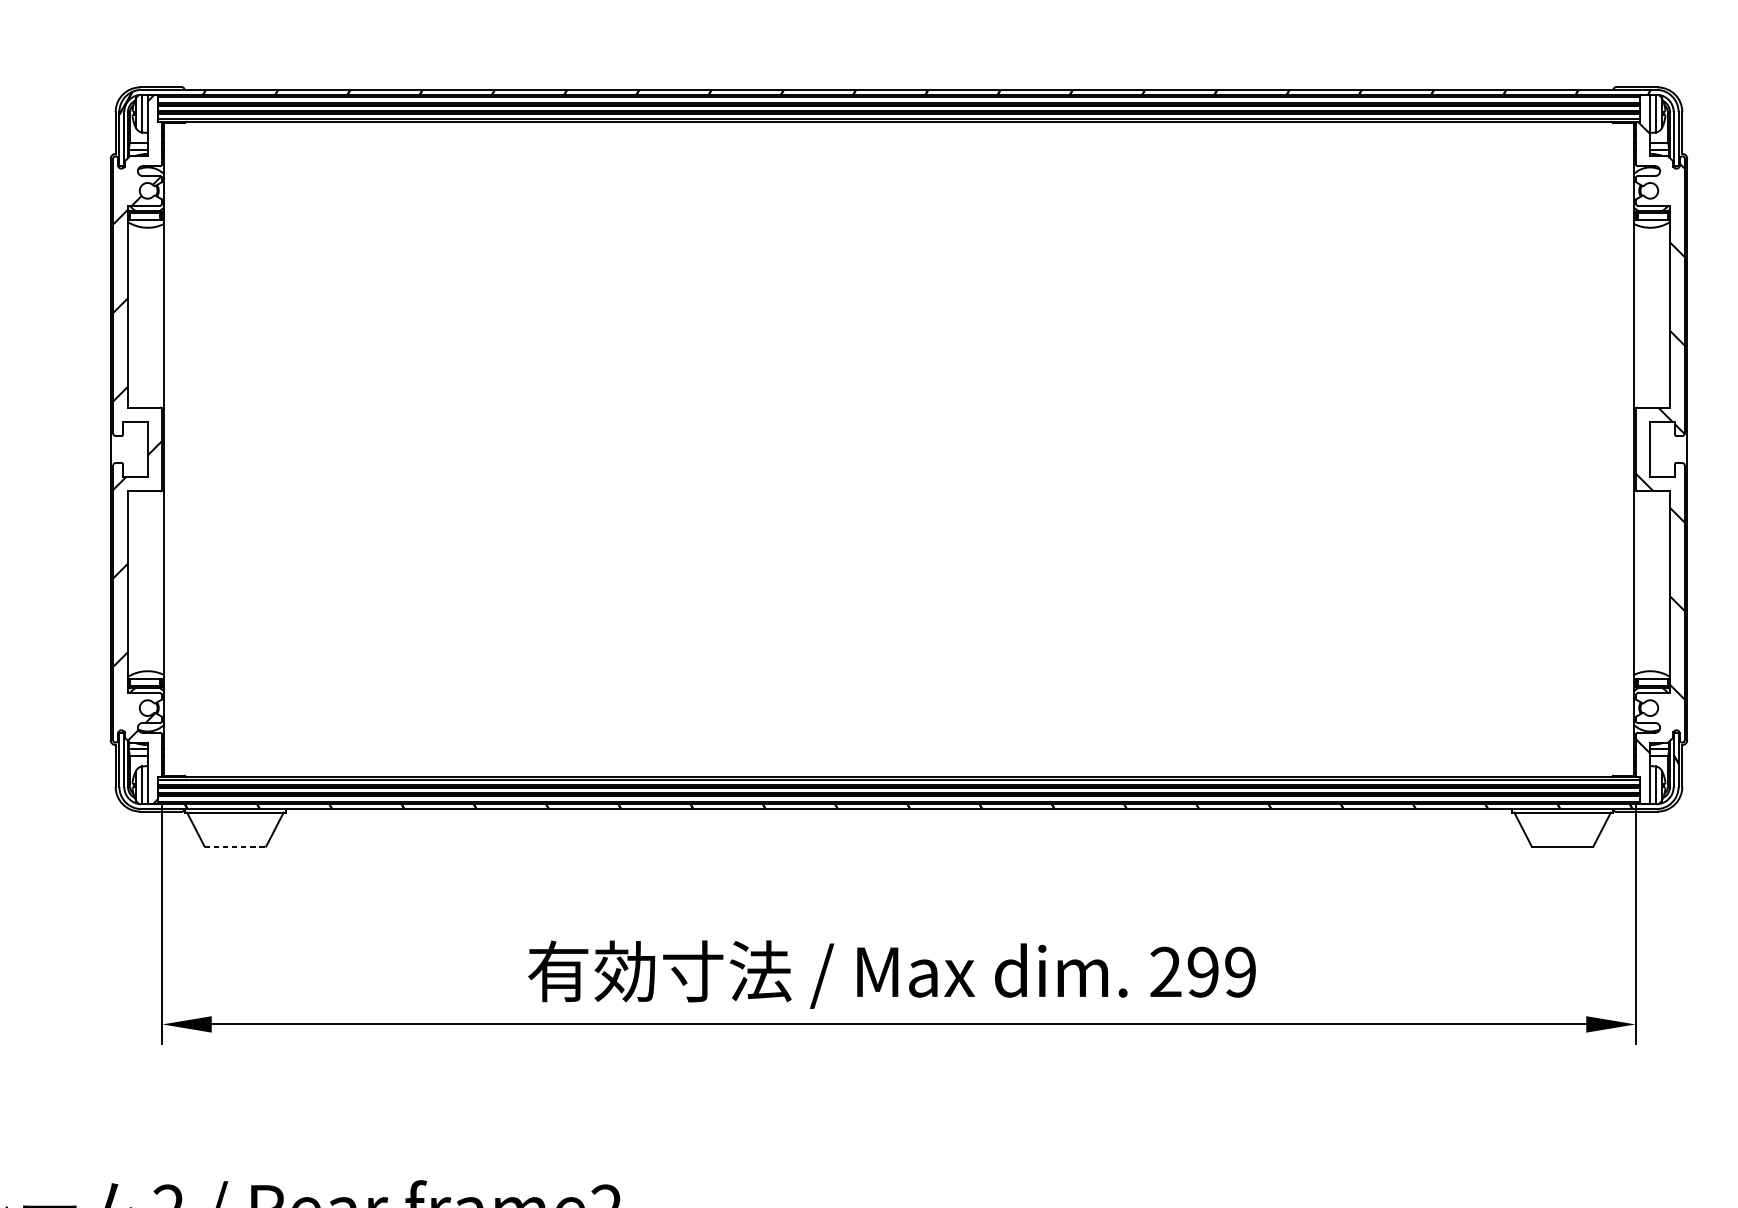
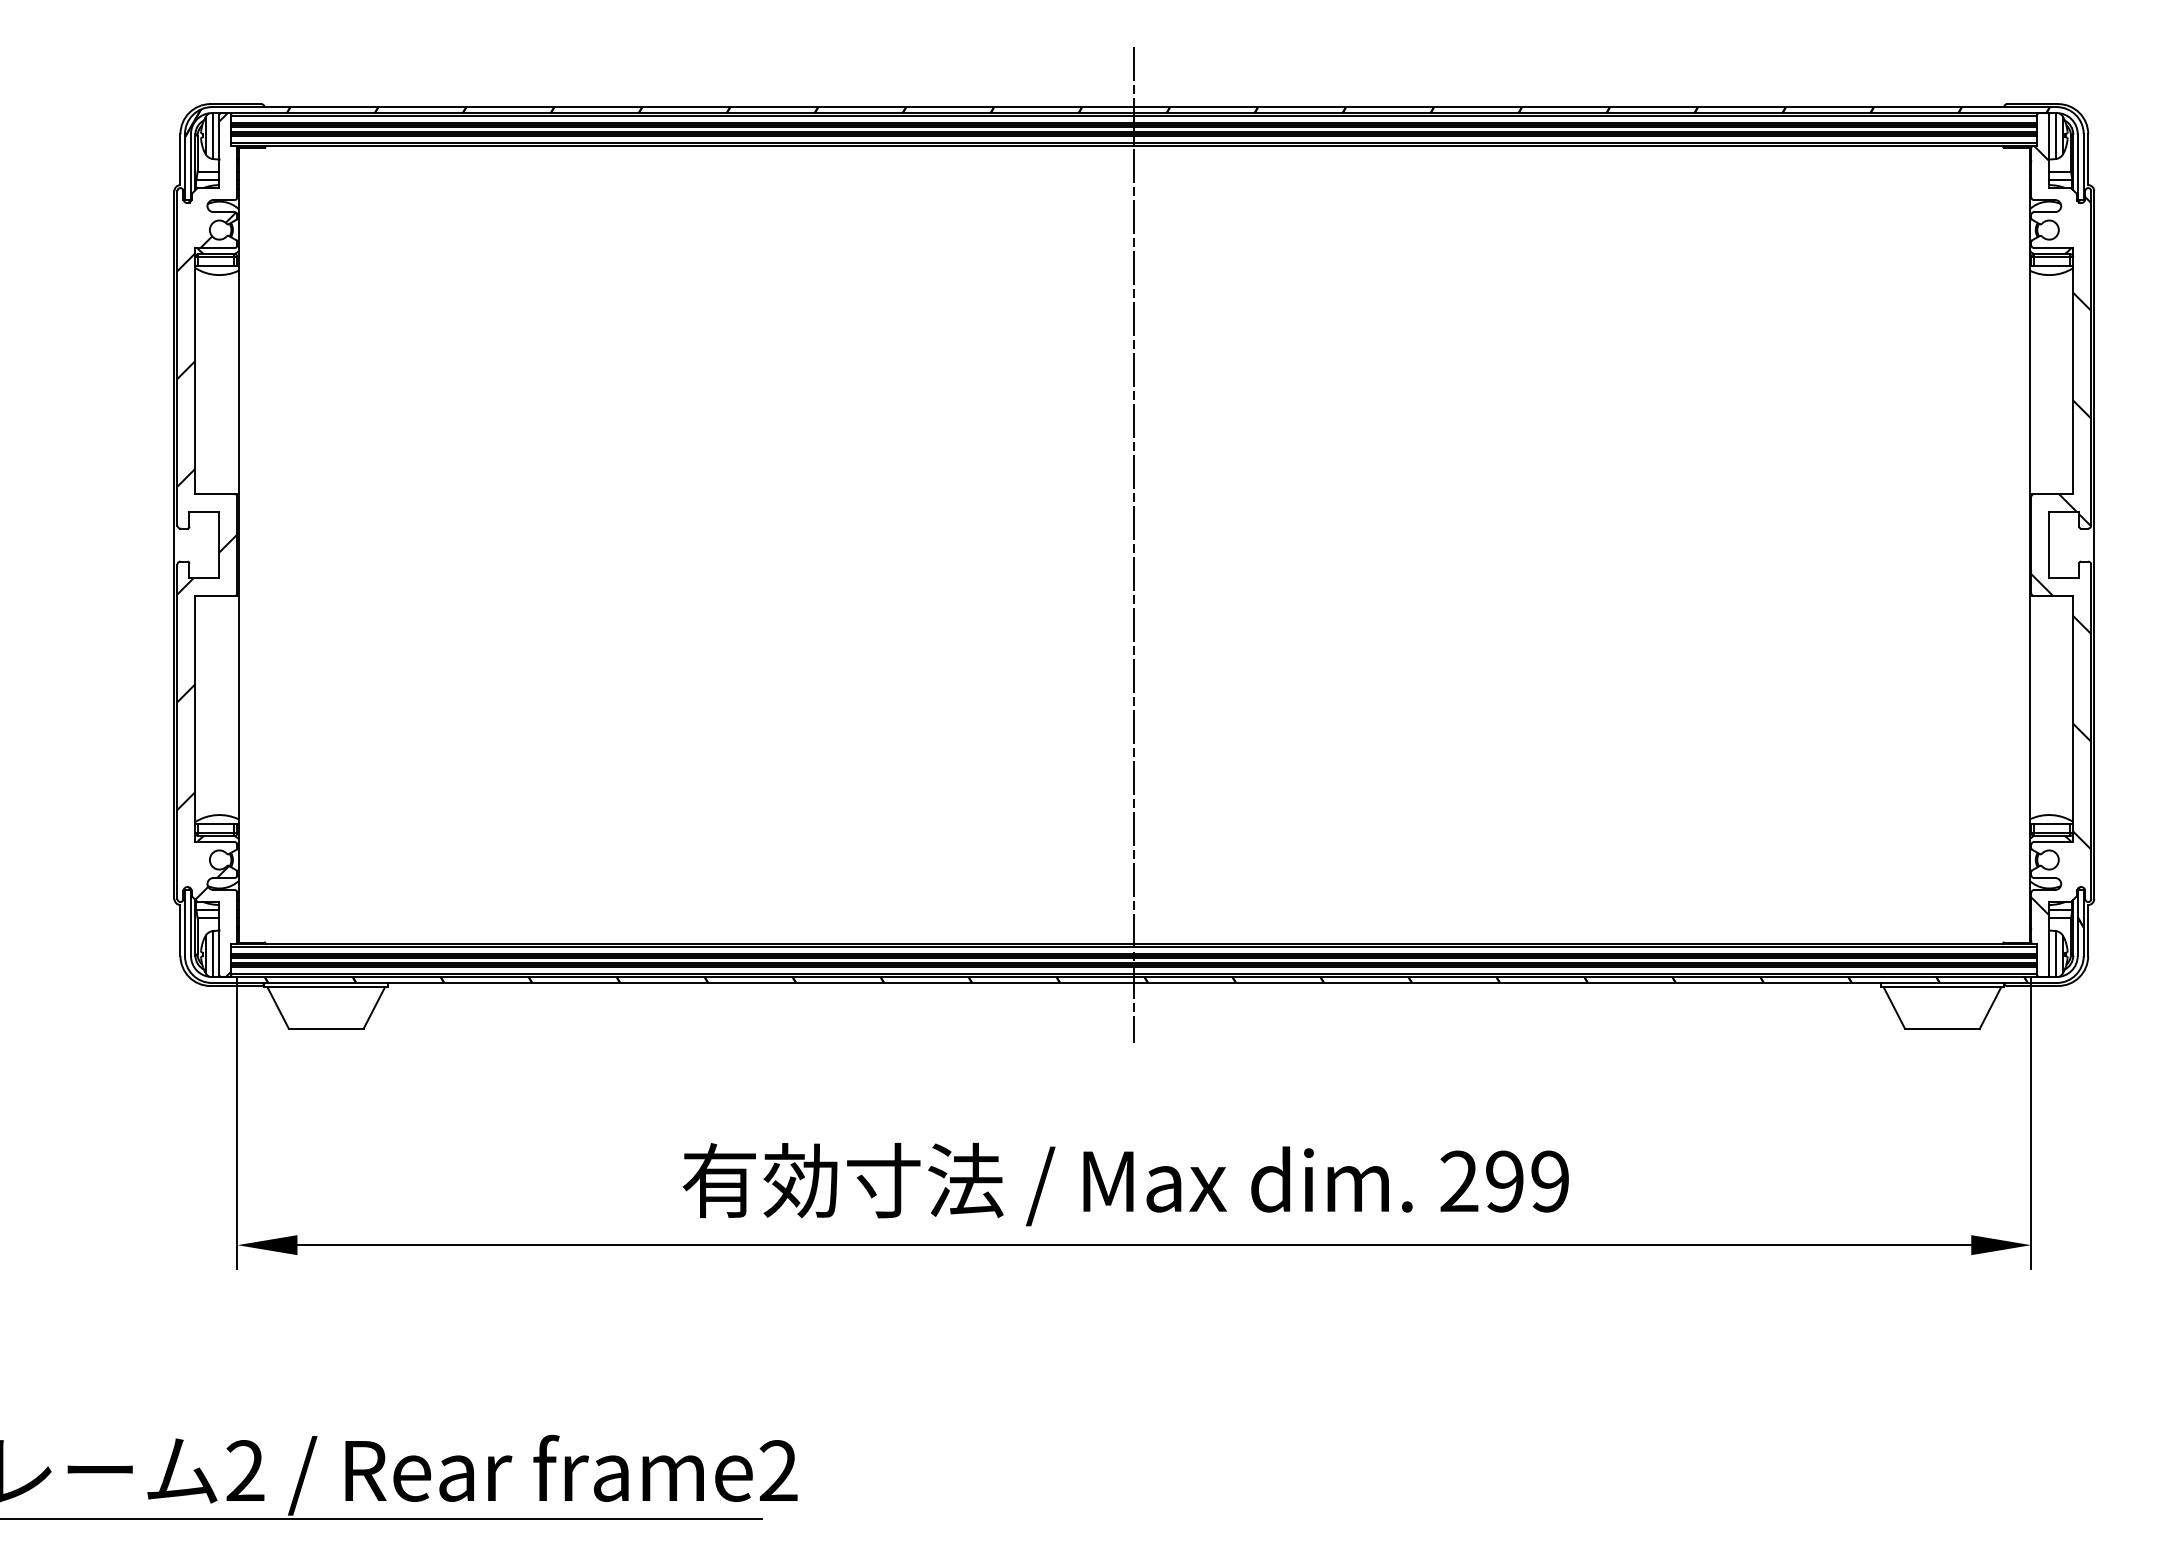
line: (899, 449) -> (1134, 544), added
line: (235, 846) -> (326, 1028), dashed -> solid

